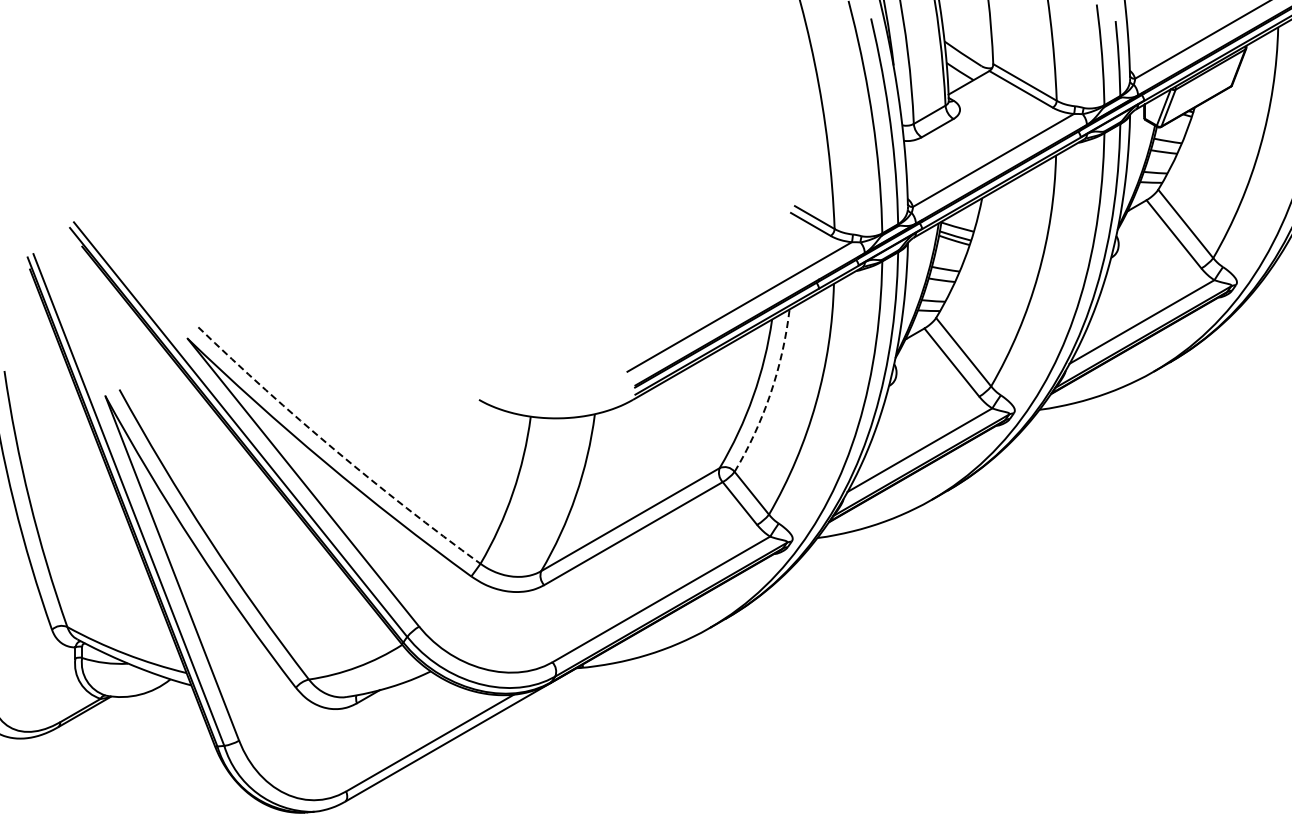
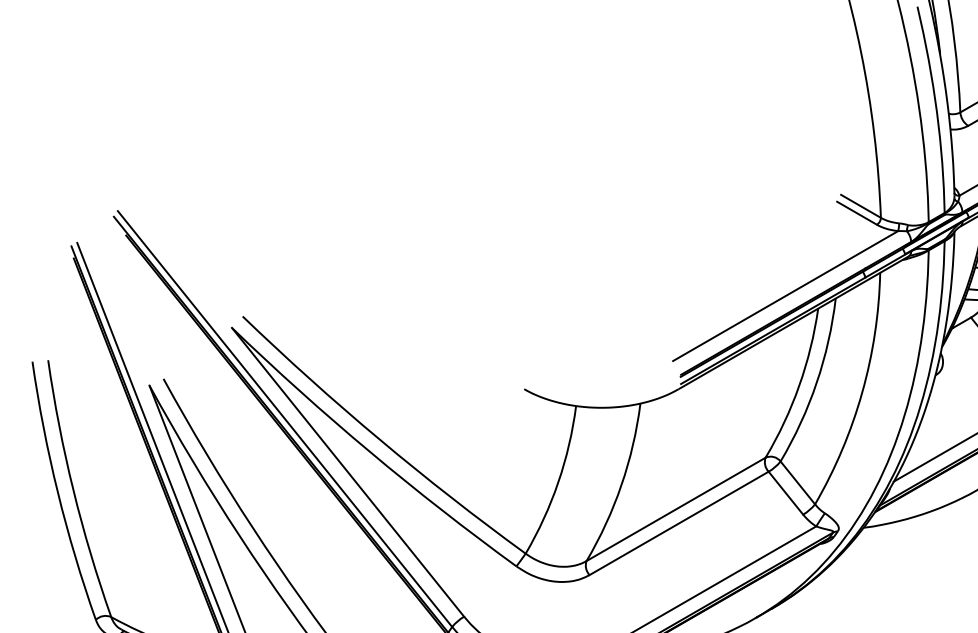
arc: (770, 393) -> (816, 382), dashed -> solid
arc: (335, 450) -> (380, 440), dashed -> solid

